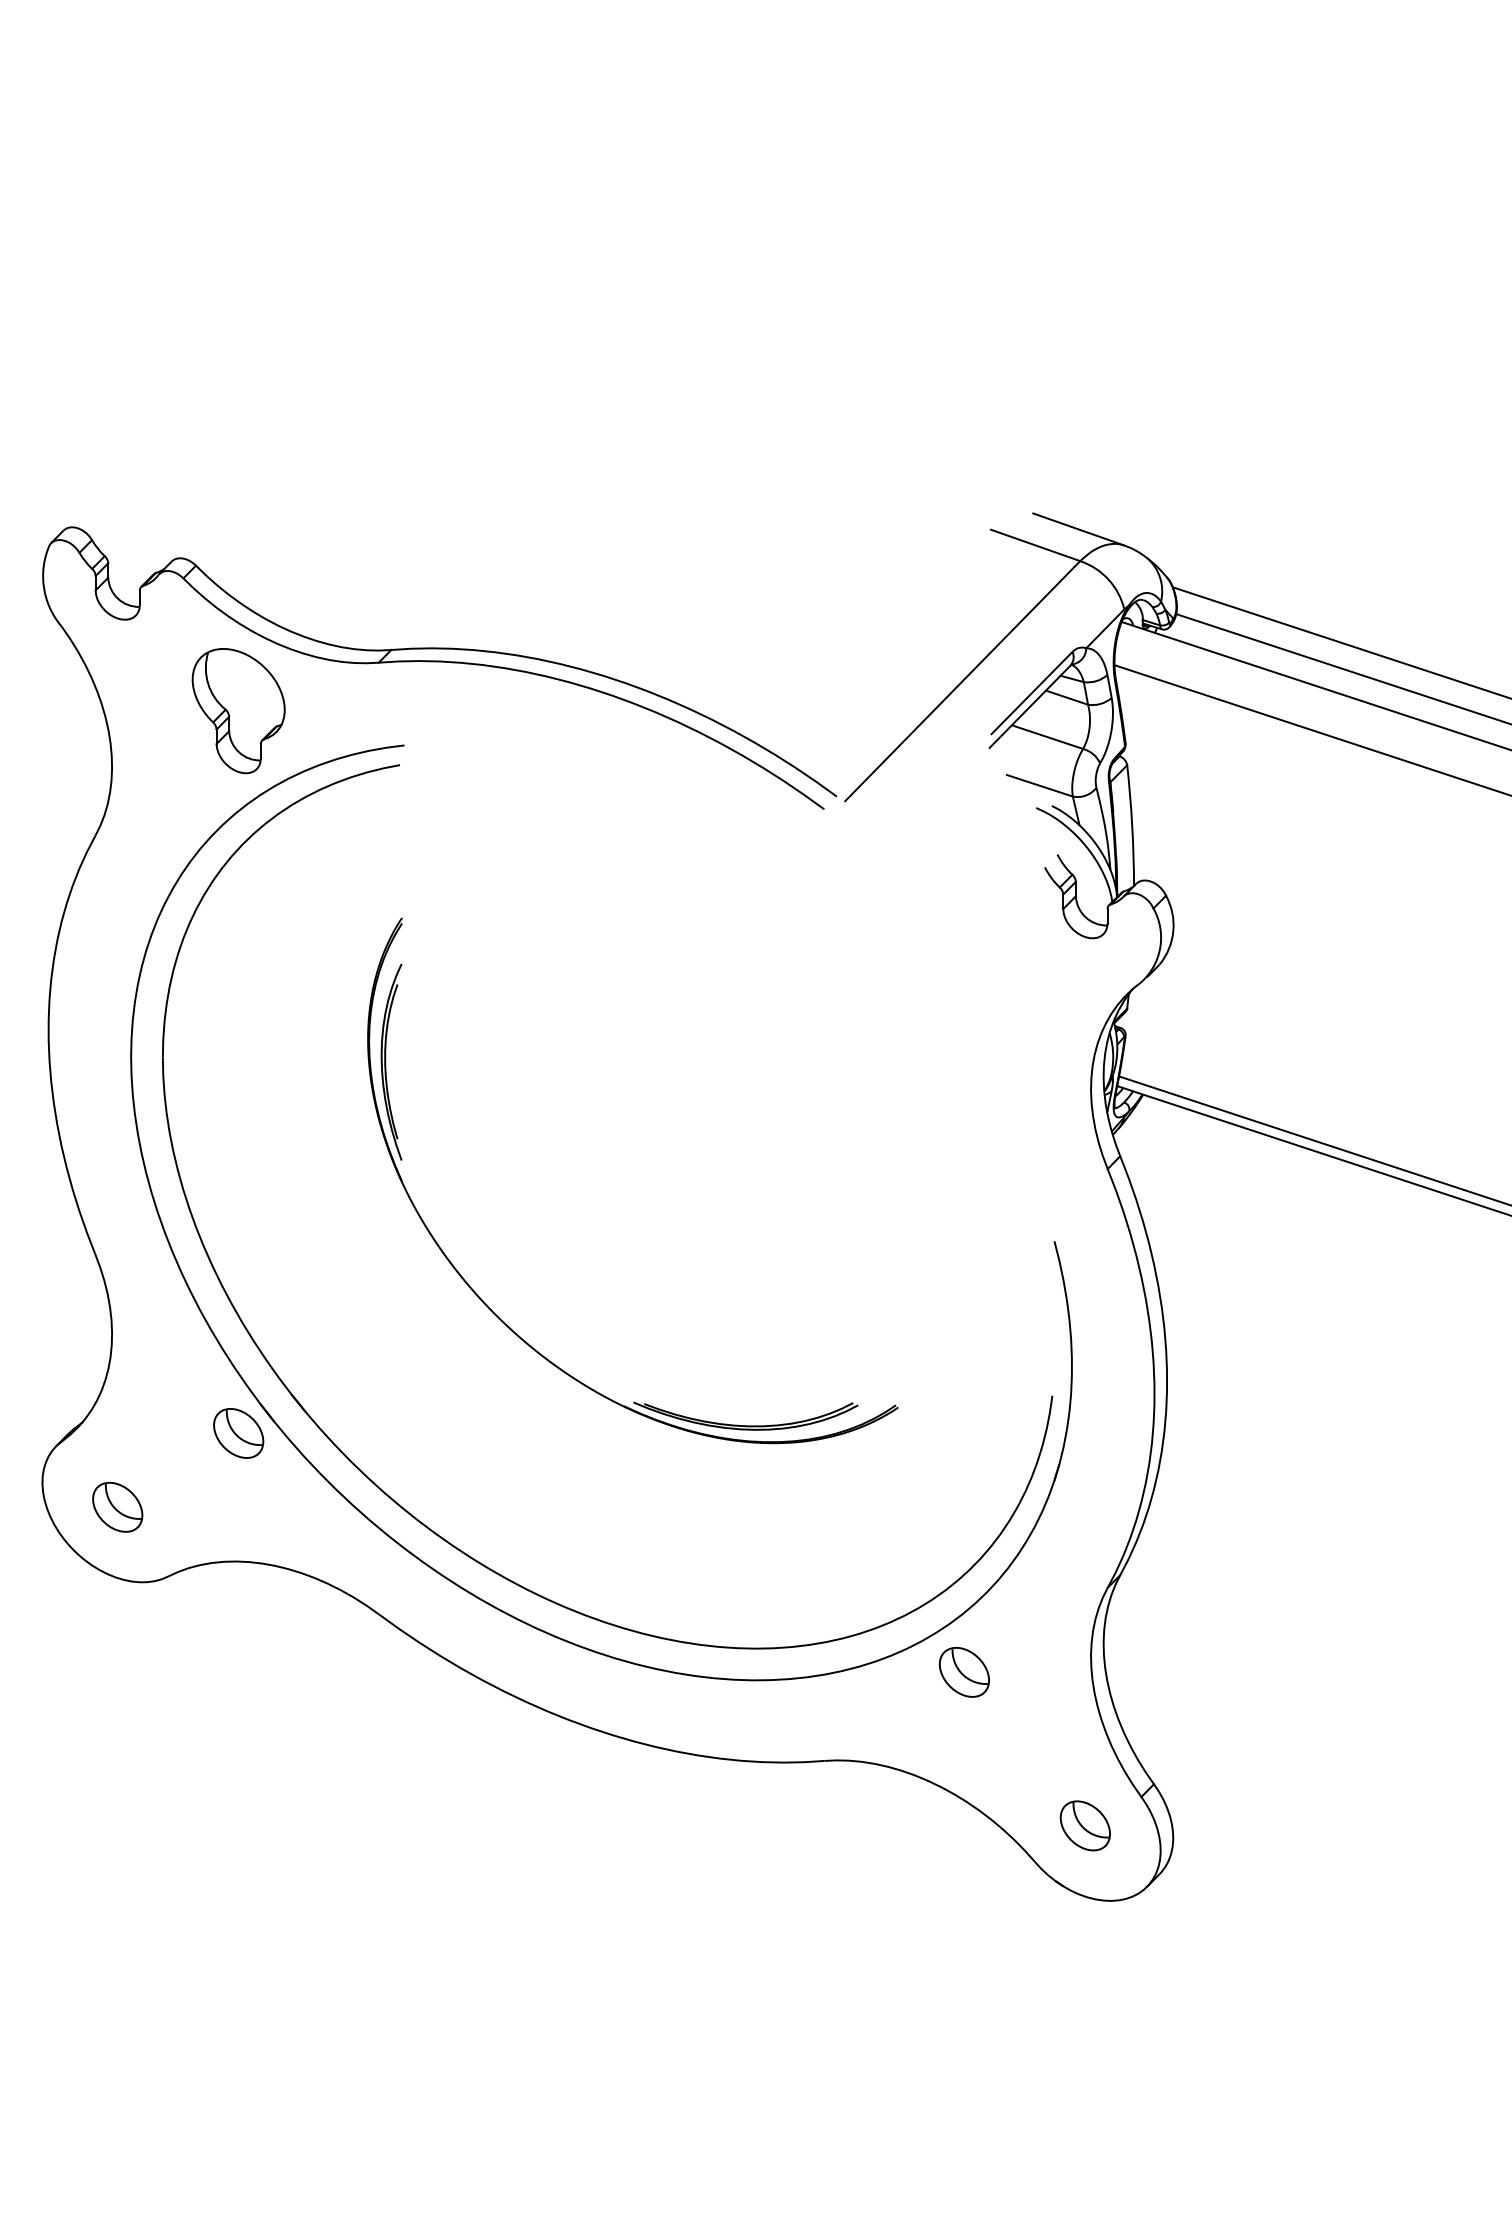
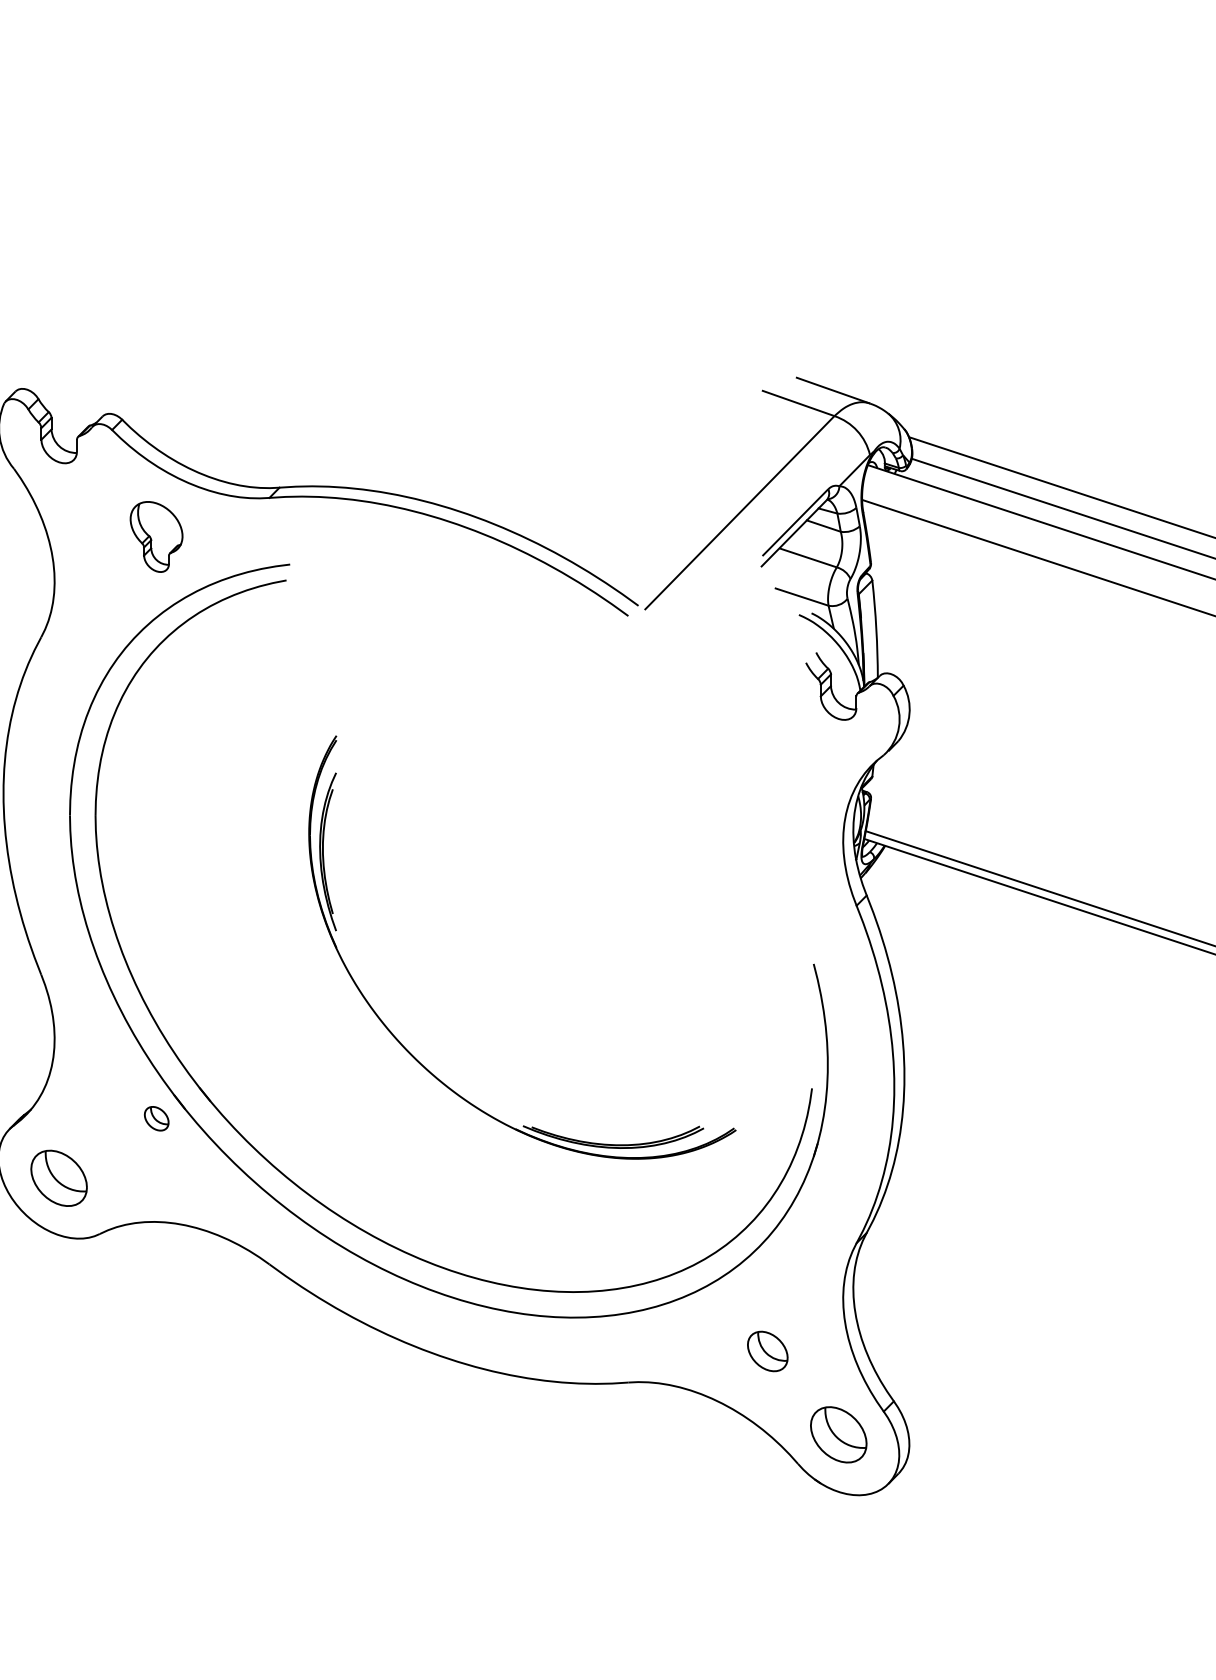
part: (238, 711) -> (156, 537), size x0.7
part: (506, 1323) -> (420, 1062), moved
part: (238, 1433) -> (156, 1118), size x0.6
part: (117, 1506) -> (59, 1177), size x1.4
part: (963, 1671) -> (767, 1350), moved
part: (1084, 1825) -> (837, 1434), size x1.4

